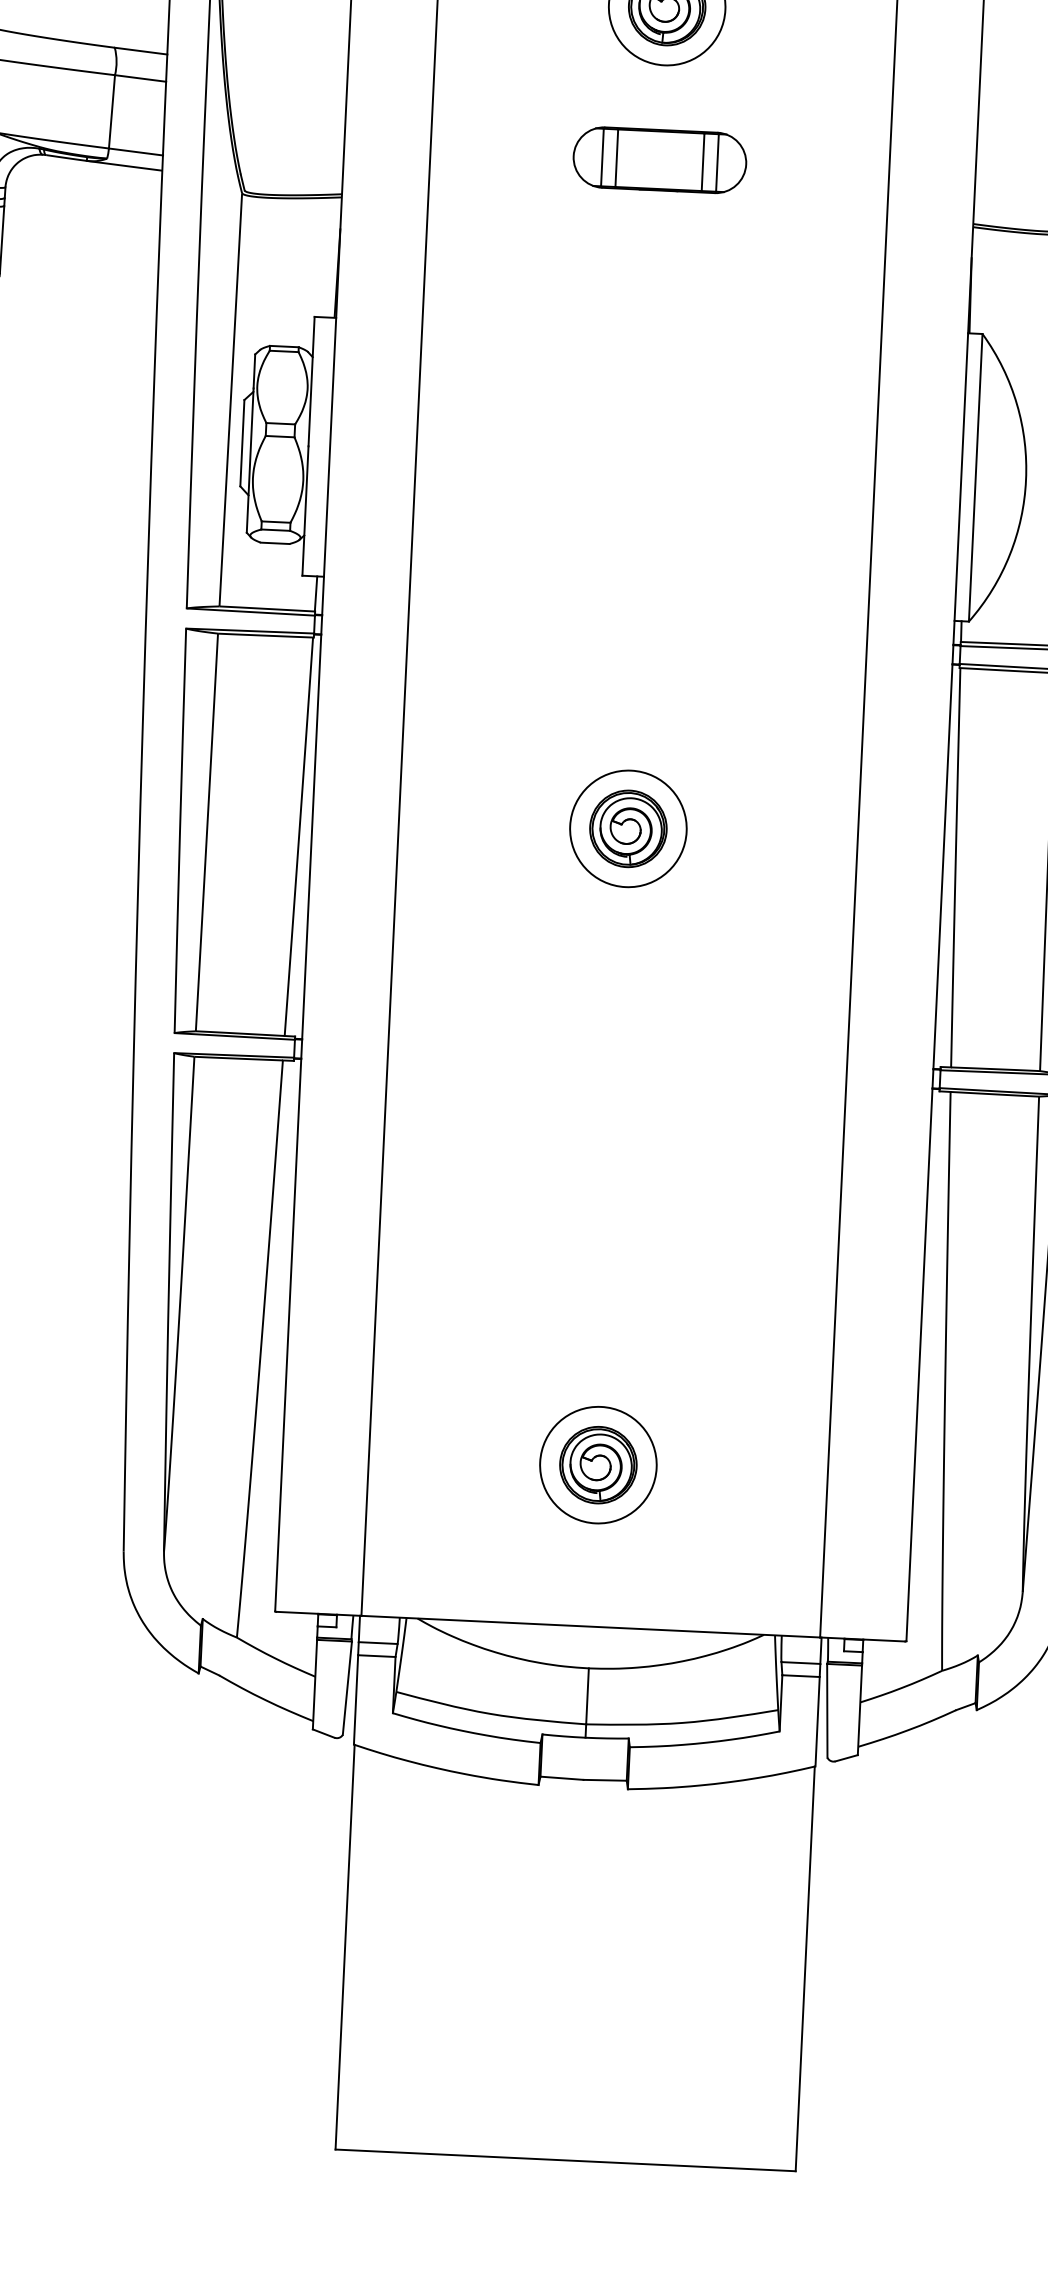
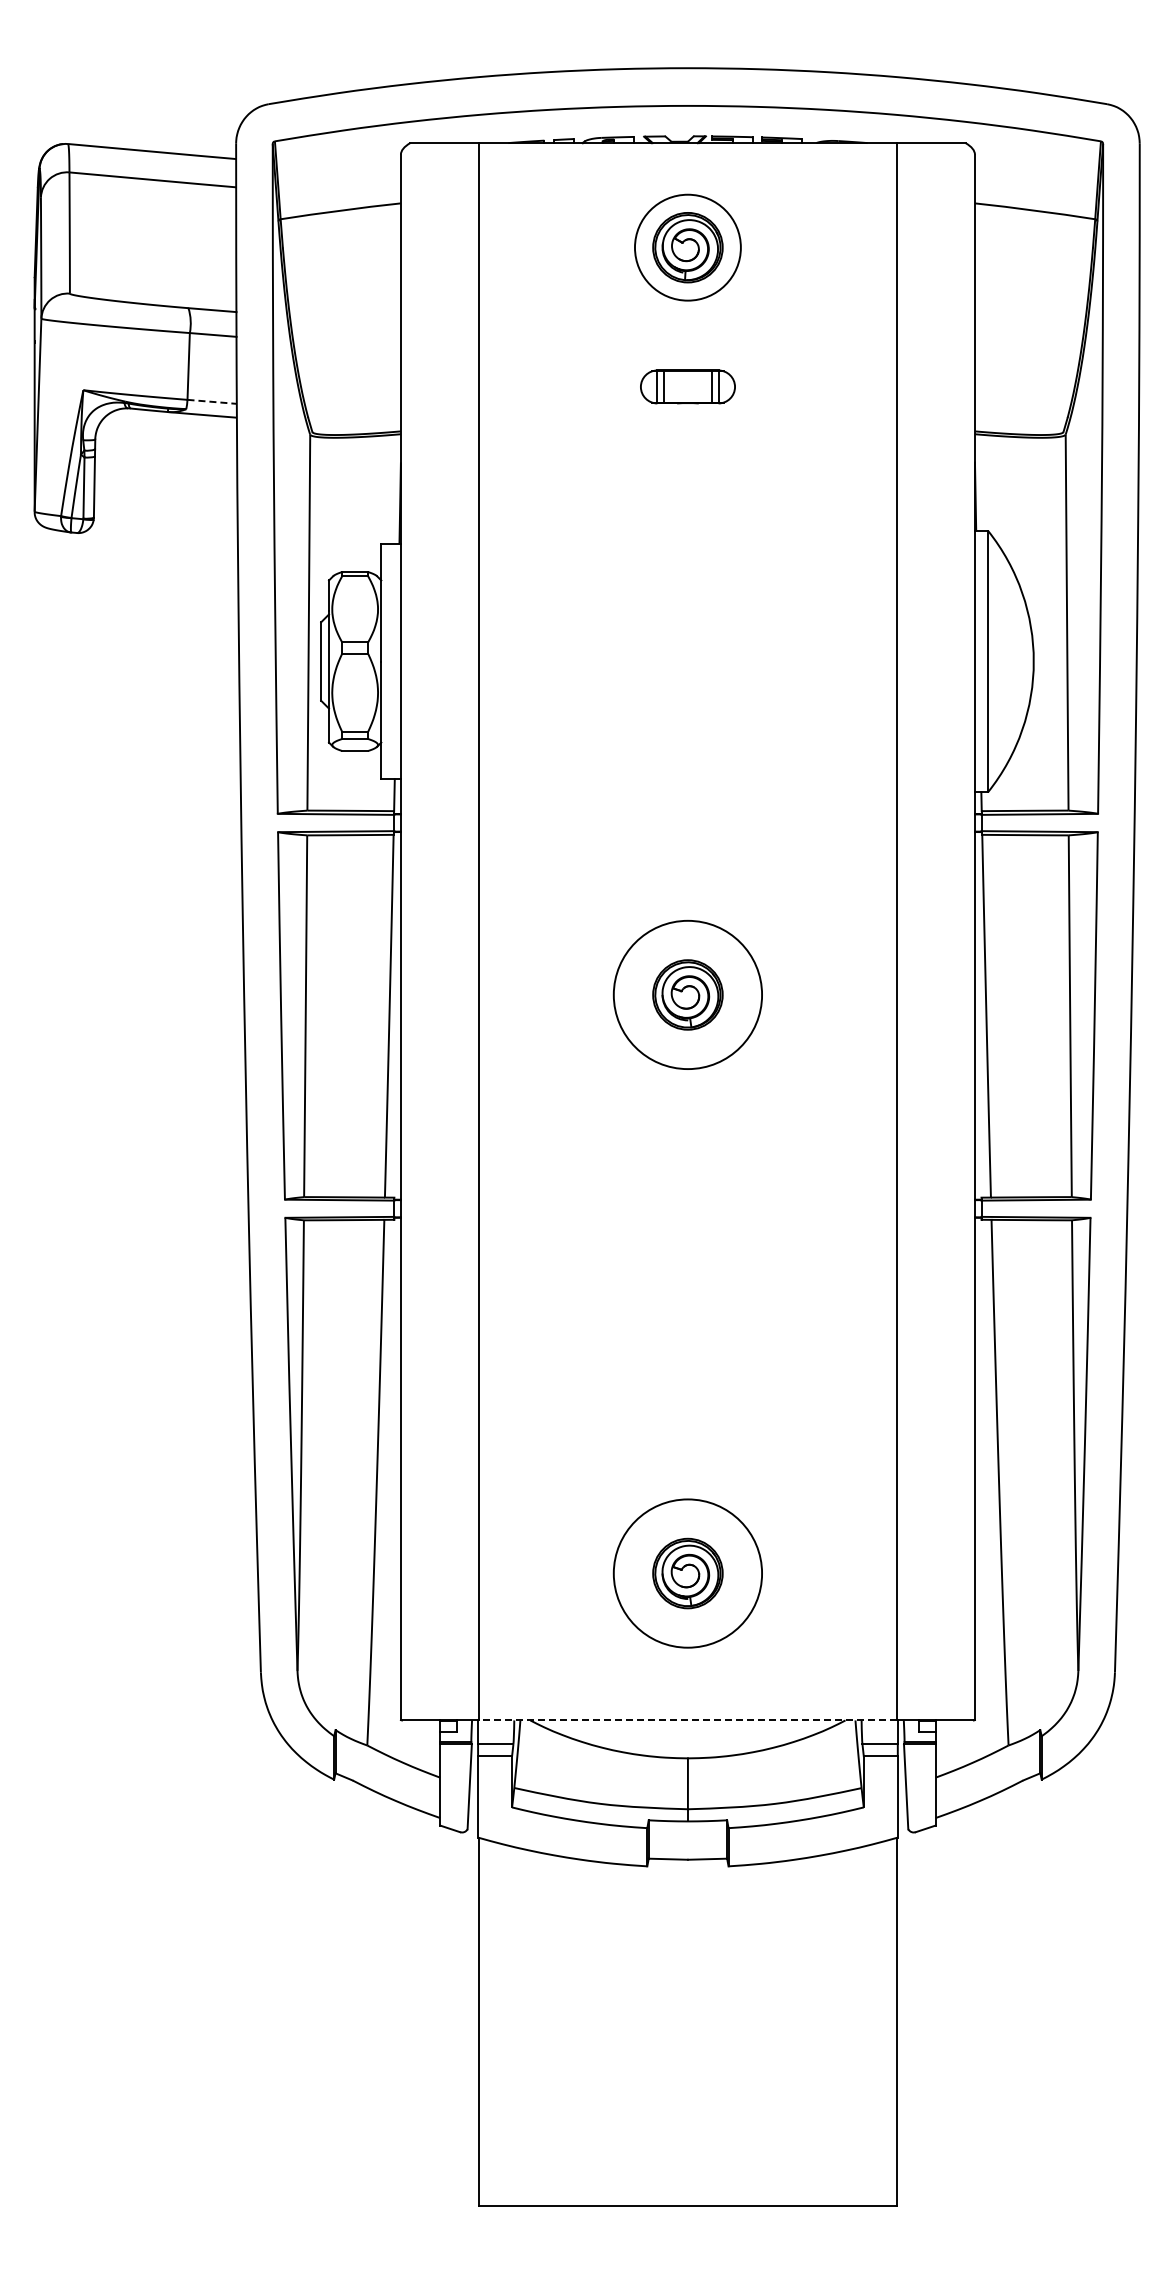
line: (136, 151) -> (212, 401), solid -> dashed
part: (659, 159) -> (687, 386), size x0.6
circle: (627, 828) -> (687, 994), size x1.4
circle: (597, 1465) -> (687, 1573), size x1.4
line: (590, 1626) -> (687, 1720), solid -> dashed

